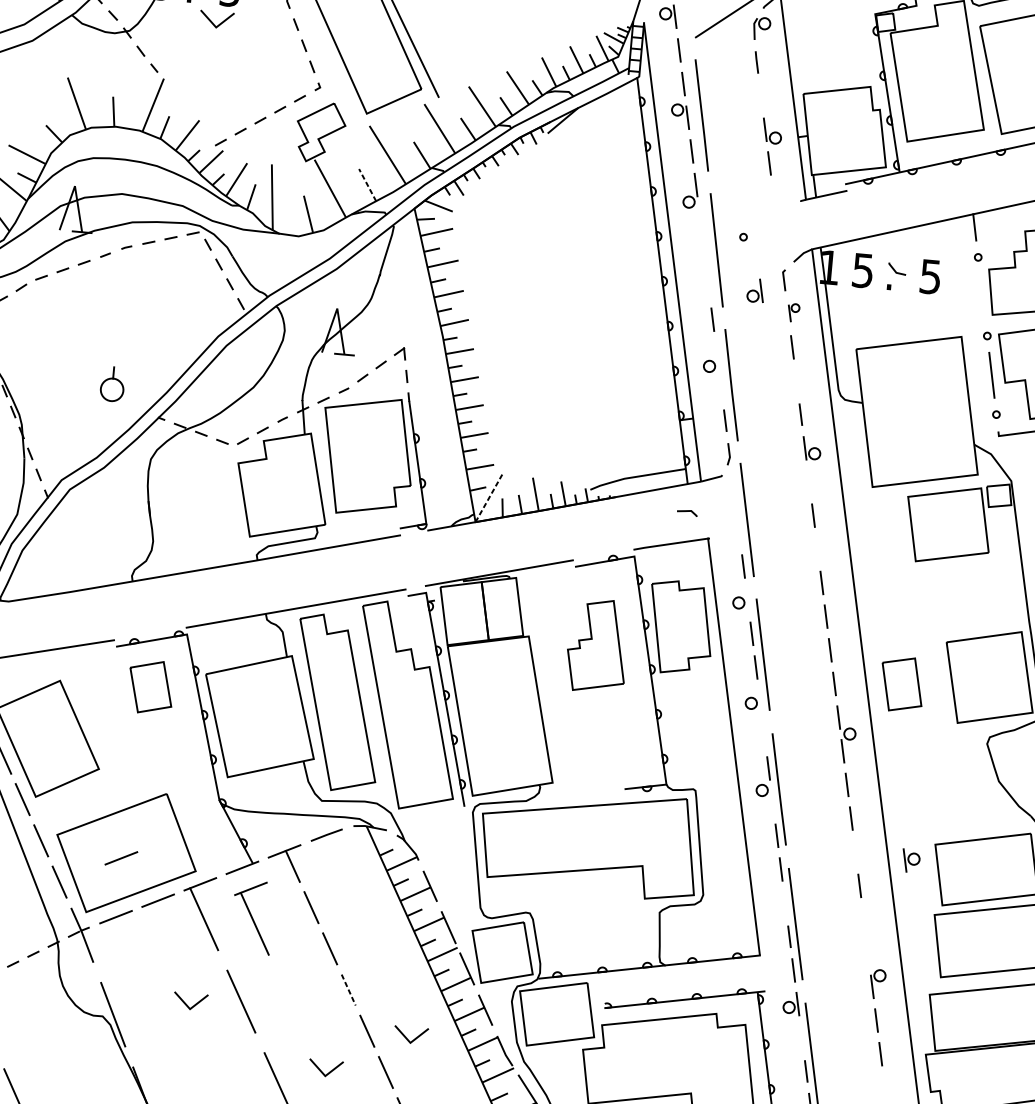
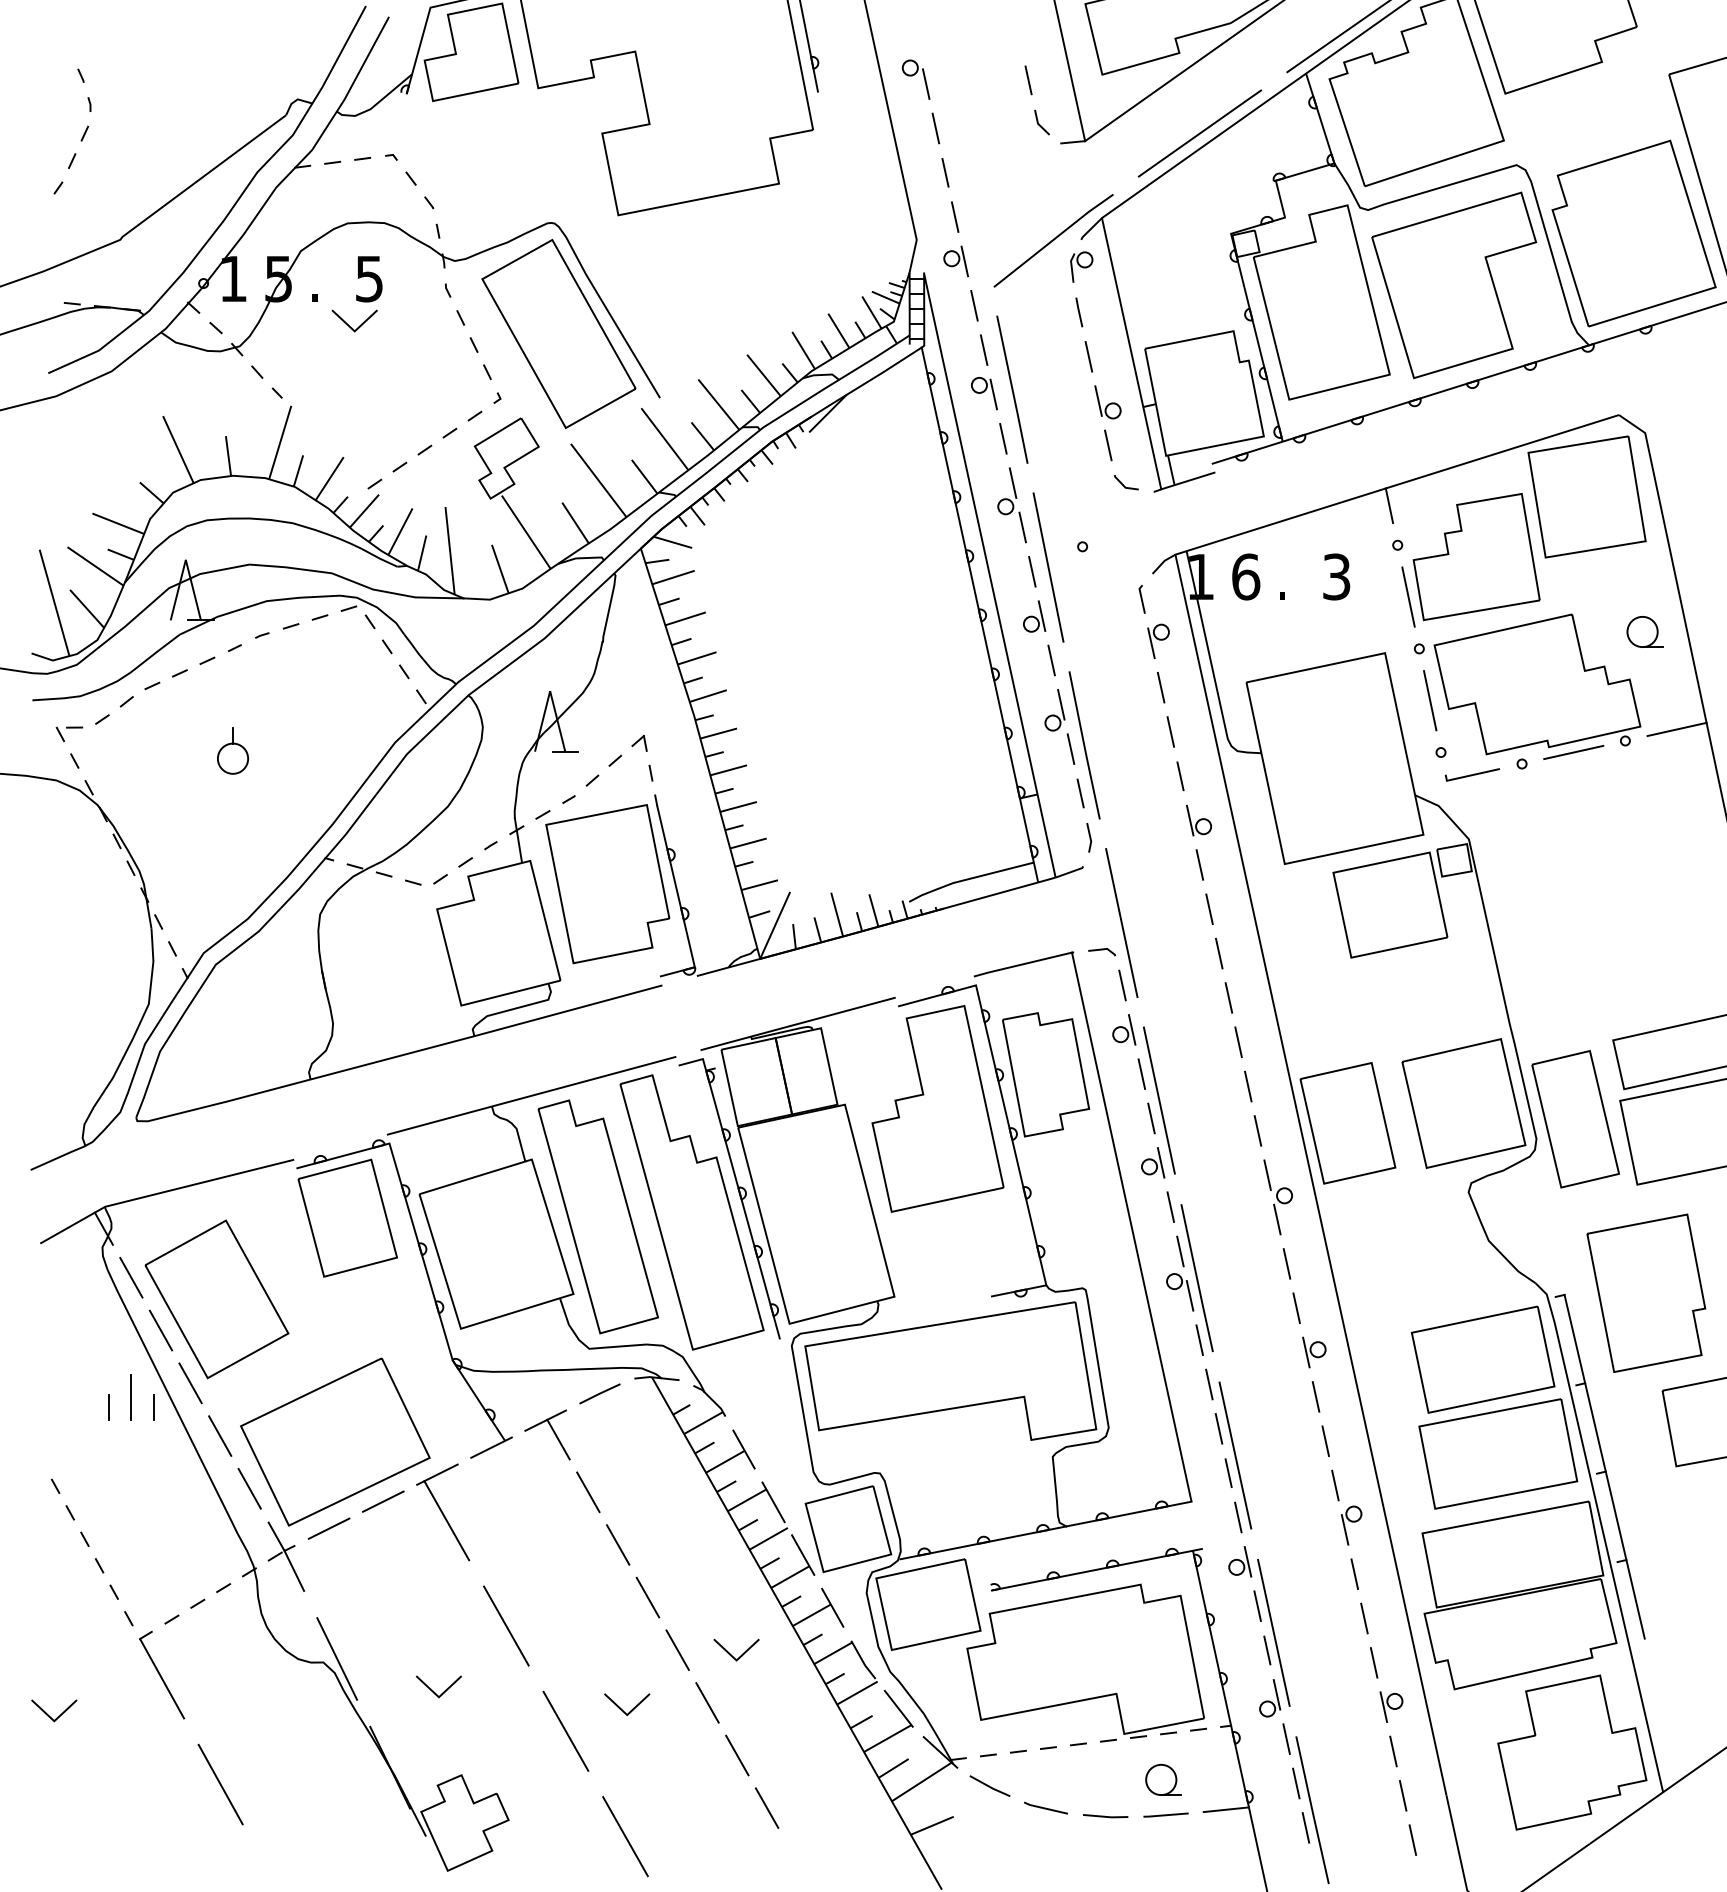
line: (760, 95) -> (1088, 356), added
line: (367, 184) -> (575, 522), dashed -> solid
line: (700, 218) -> (1022, 527), added
line: (704, 252) -> (1032, 571), added
text: (863, 270) -> (1246, 576), 5 -> 6
line: (895, 270) -> (1123, 484), moved
text: (930, 276) -> (1336, 576), 5 -> 3
part: (755, 290) -> (1034, 616), moved
line: (982, 296) -> (1408, 596), added
part: (793, 312) -> (1158, 641), size x1.43
line: (717, 353) -> (1061, 704), added
line: (796, 380) -> (1170, 731), added
part: (112, 383) -> (232, 750), moved
line: (720, 386) -> (1070, 748), added
line: (809, 481) -> (1199, 864), added
line: (489, 498) -> (775, 925), dashed -> solid
line: (686, 511) -> (1101, 950), moved
line: (817, 549) -> (1219, 953), added
line: (747, 599) -> (1131, 1029), added
part: (597, 645) -> (937, 1108), size x1.67
part: (901, 684) -> (1347, 1123), size x1.67
part: (150, 686) -> (347, 1217), size x1.67
line: (759, 700) -> (1160, 1162), added
line: (764, 734) -> (1170, 1206), added
line: (772, 801) -> (1189, 1295), added
line: (120, 858) -> (328, 1449), removed
part: (911, 861) -> (1314, 1352), moved
line: (784, 902) -> (1218, 1428), added
part: (252, 917) -> (511, 1512), removed
line: (863, 919) -> (1325, 1440), added
line: (868, 953) -> (1335, 1485), added
line: (348, 989) -> (647, 1597), dashed -> solid
line: (186, 1003) -> (433, 1690), moved
line: (802, 1037) -> (1257, 1605), added
line: (884, 1087) -> (1373, 1662), added

